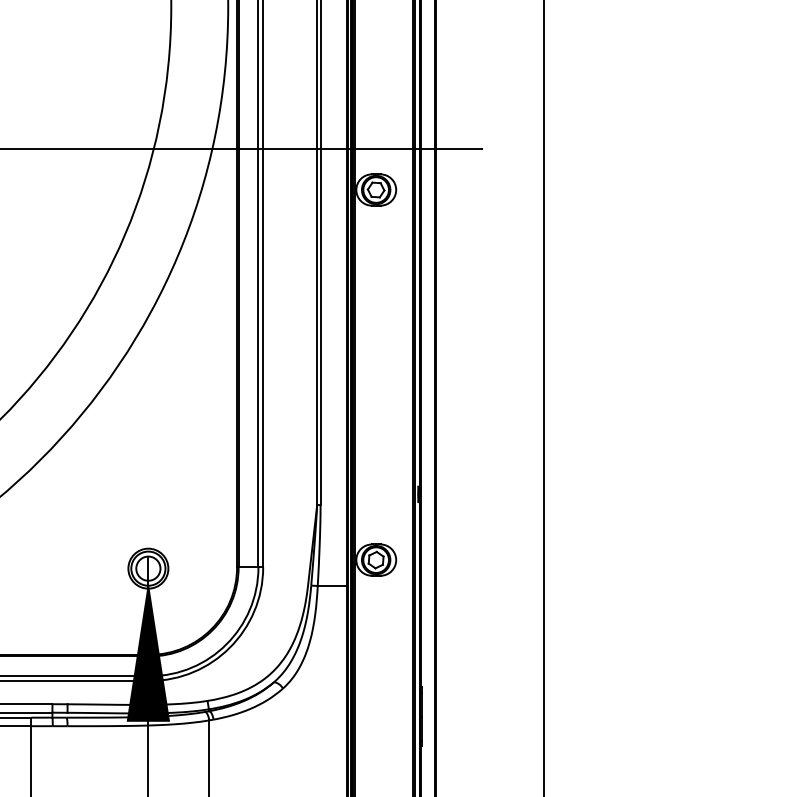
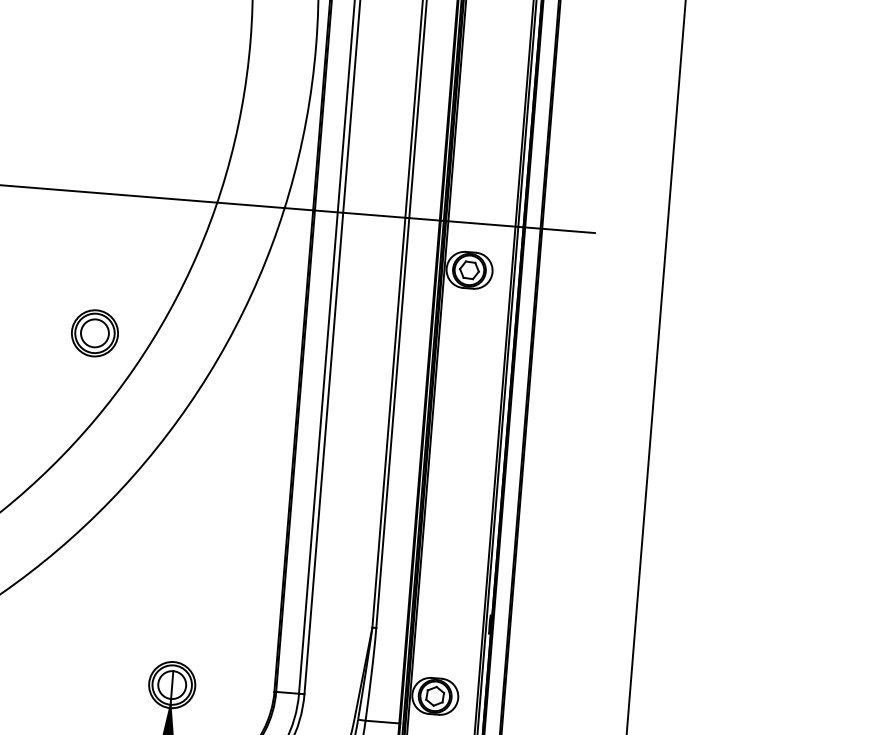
part: (57, 270) -> (95, 333), added

